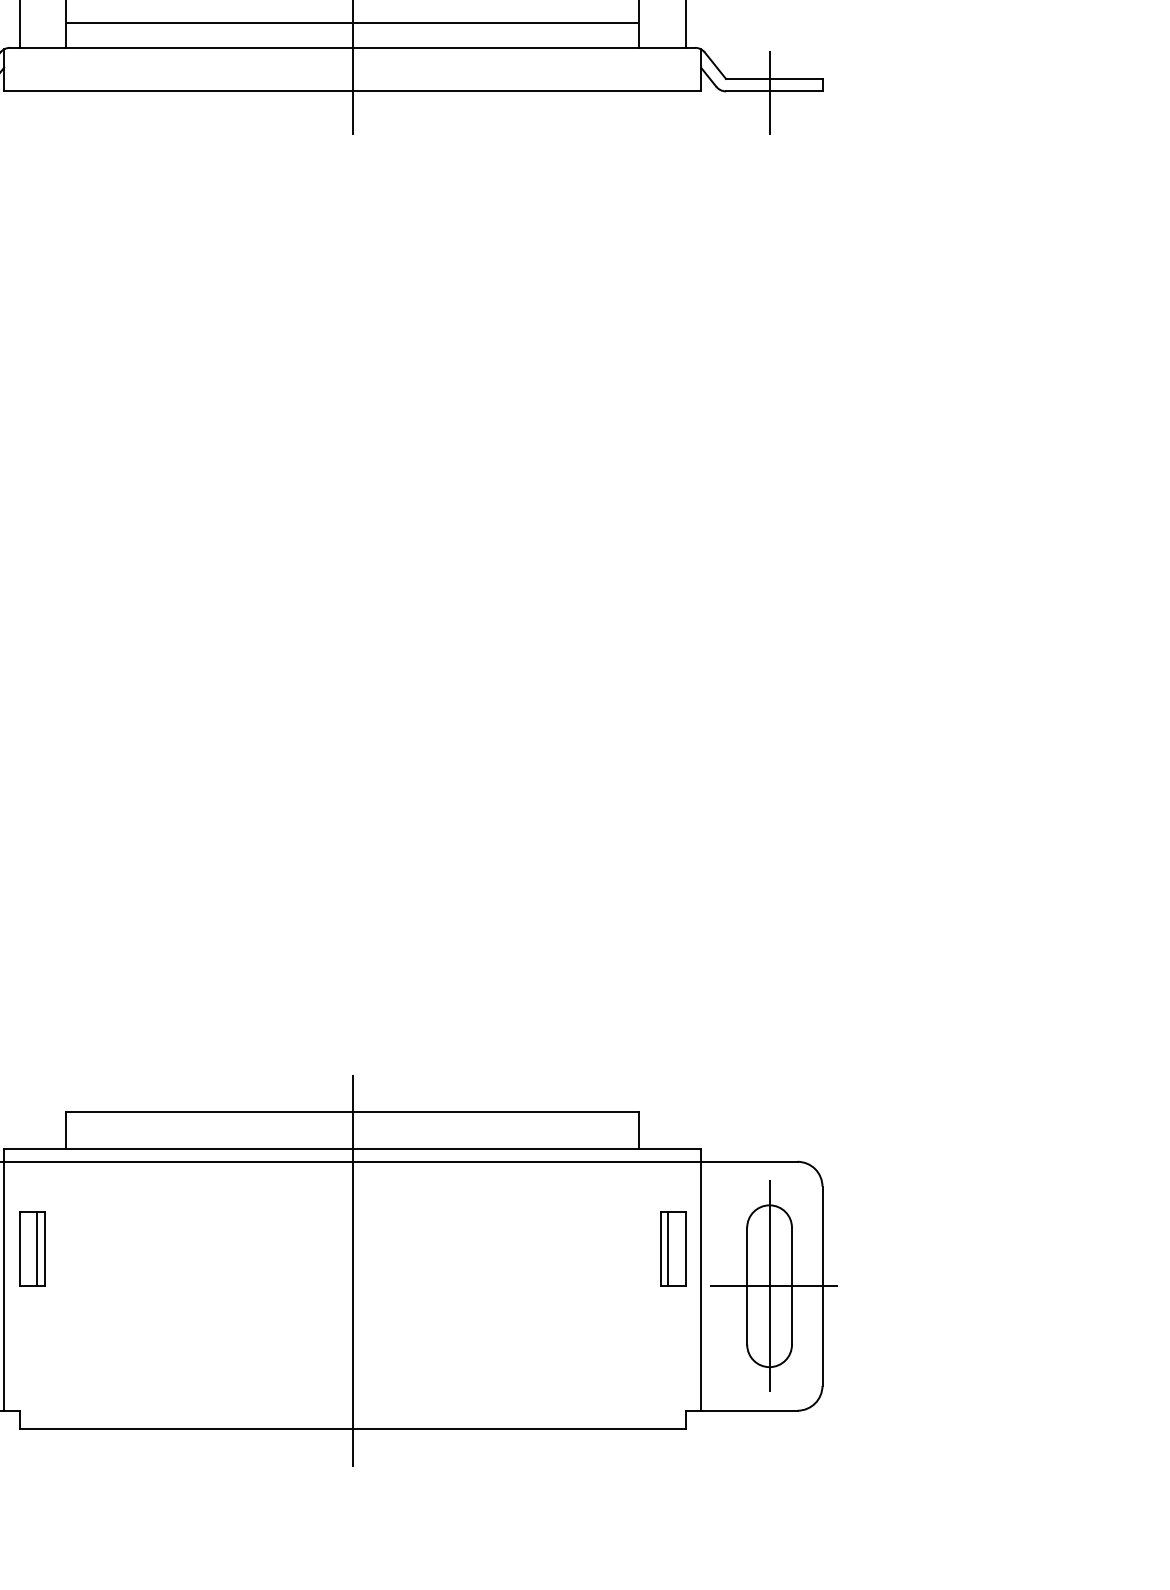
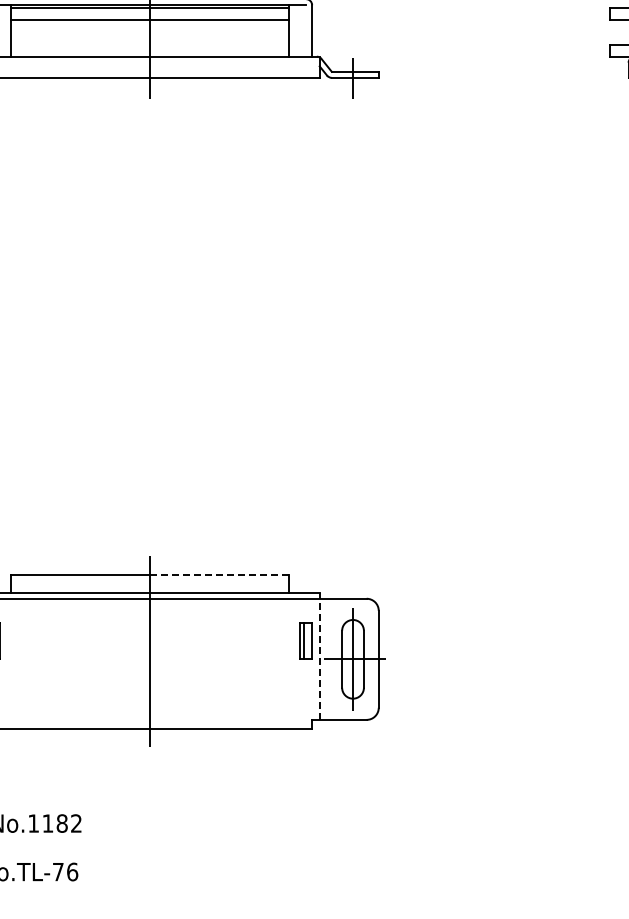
line: (351, 22) -> (149, 44), removed
line: (495, 1111) -> (219, 574), solid -> dashed
line: (700, 1280) -> (319, 656), solid -> dashed

